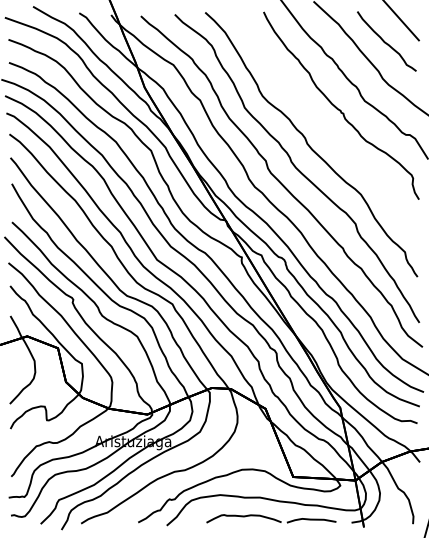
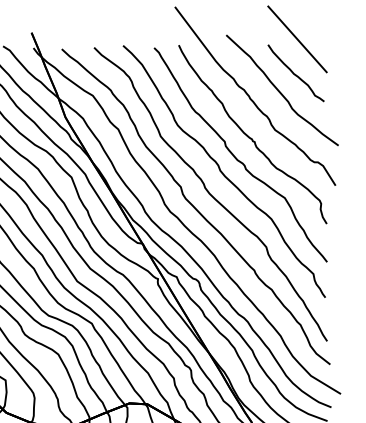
curve: (324, 130) -> (236, 158), added

